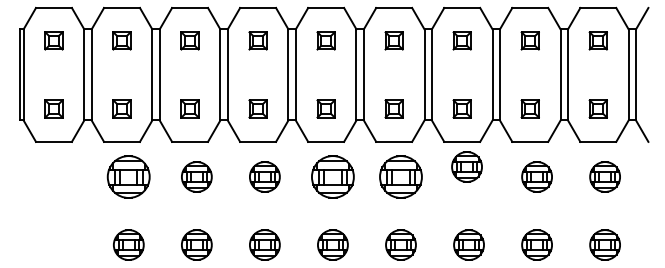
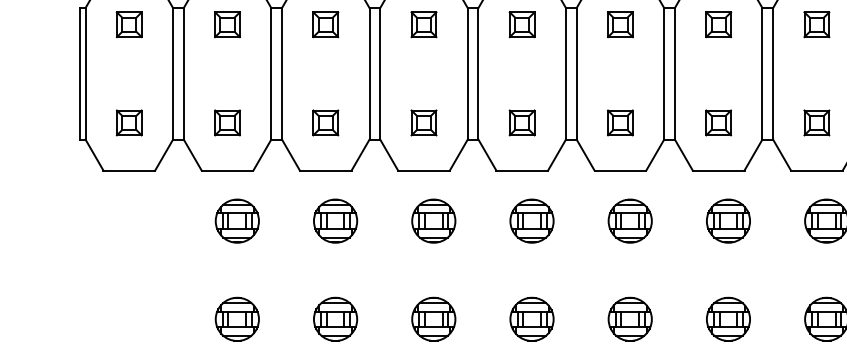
part: (466, 166) -> (727, 220), moved
part: (128, 176) -> (236, 220), size x0.71
part: (332, 176) -> (531, 220), size x0.71
part: (400, 176) -> (629, 220), size x0.71

